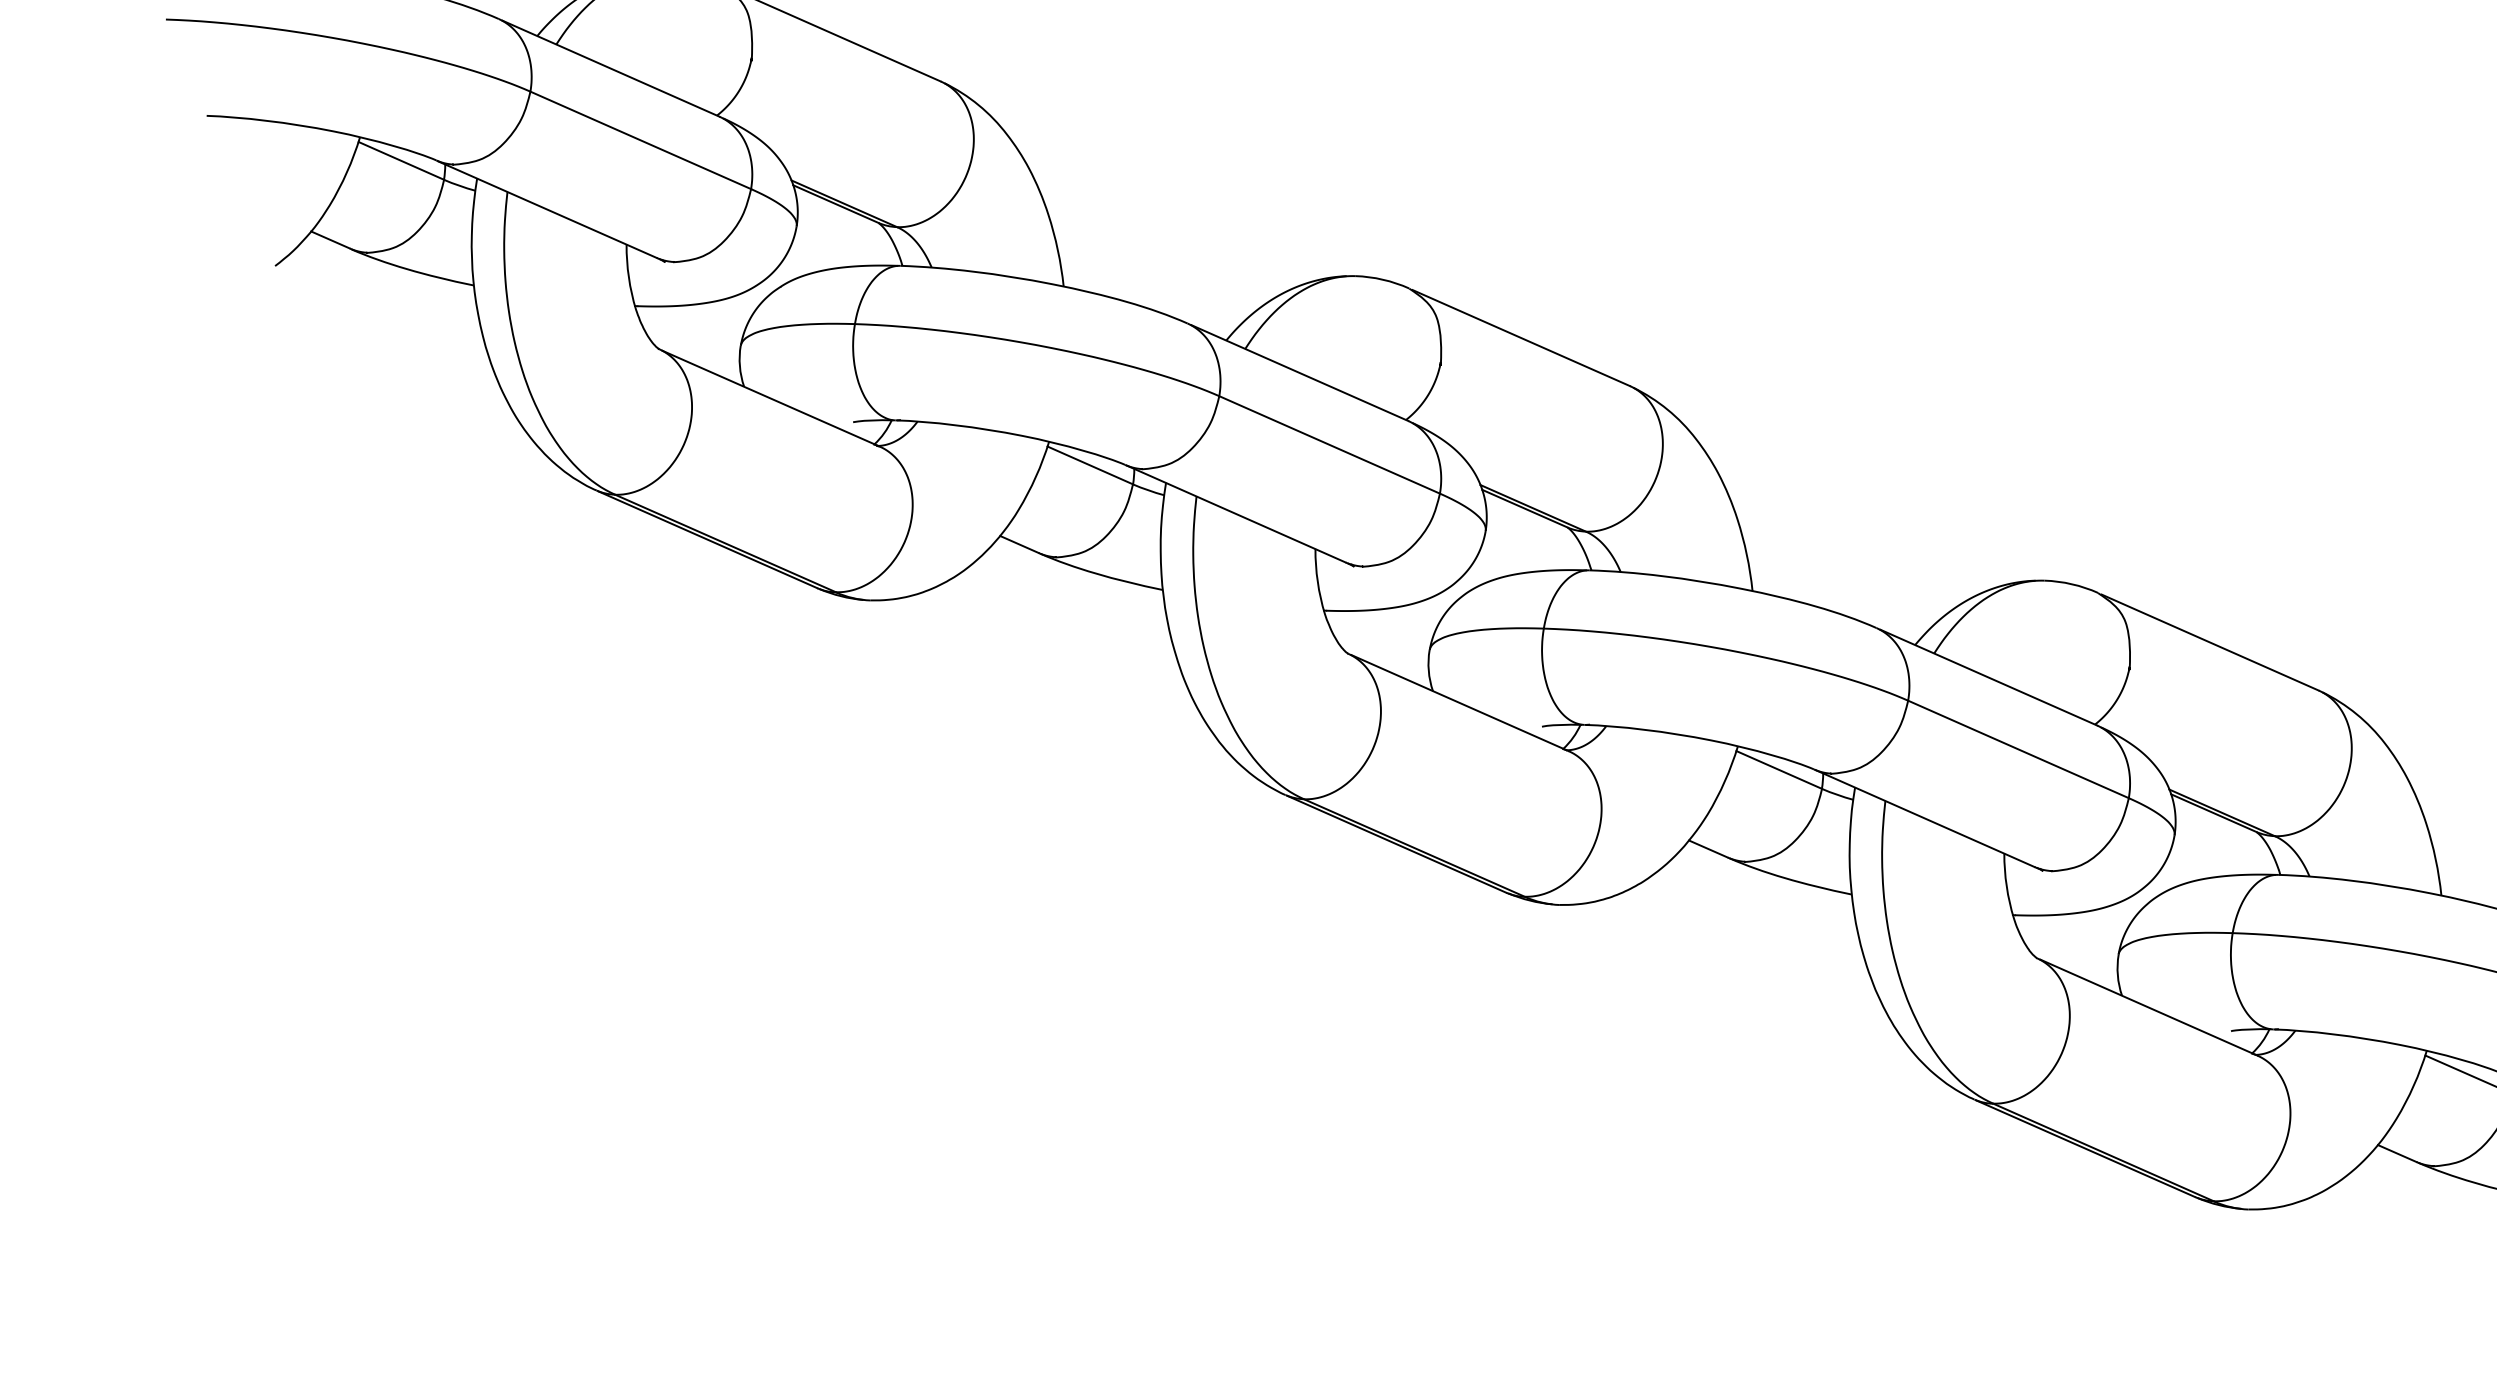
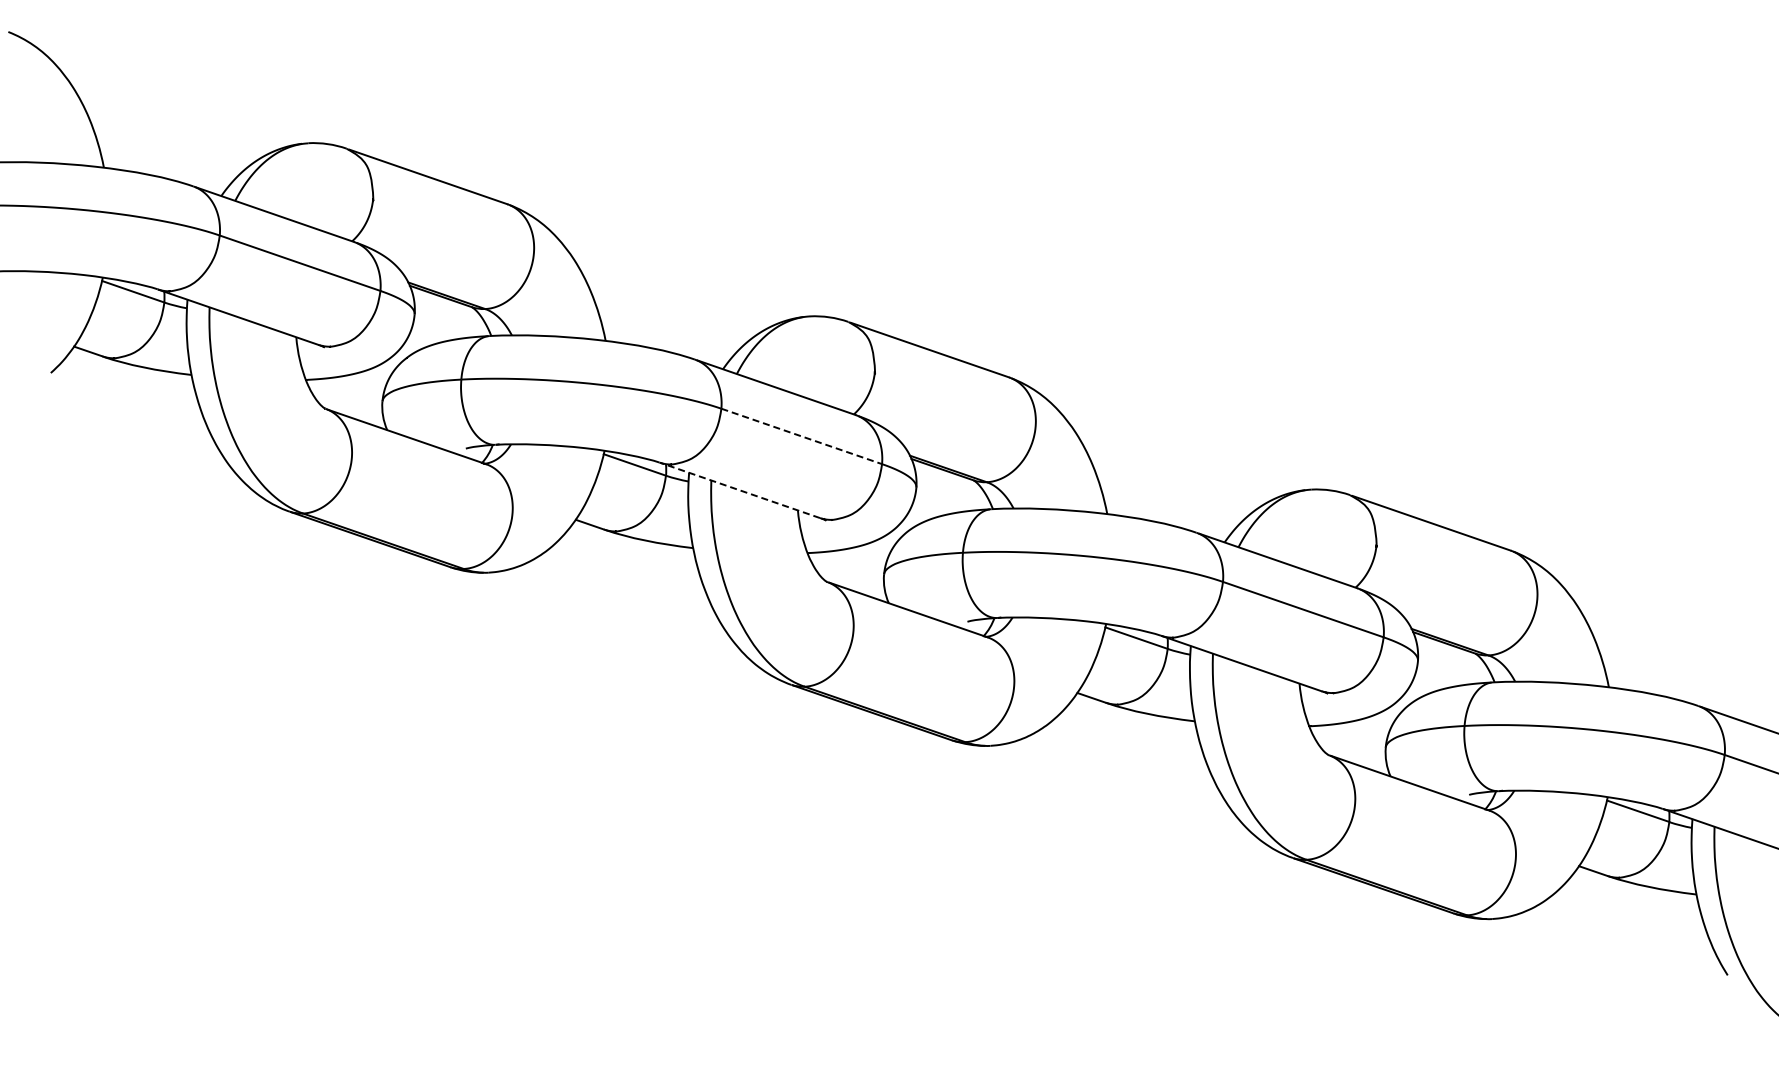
line: (1329, 444) -> (801, 436), solid -> dashed
line: (1235, 513) -> (739, 490), solid -> dashed

